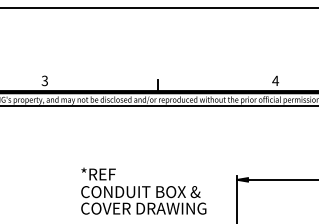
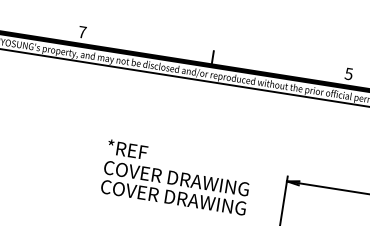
text: (44, 80) -> (82, 31), 3 -> 7
text: (275, 80) -> (348, 73), 4 -> 5
text: (154, 192) -> (188, 180), CONDUIT BOX & -> COVER DRAWING

